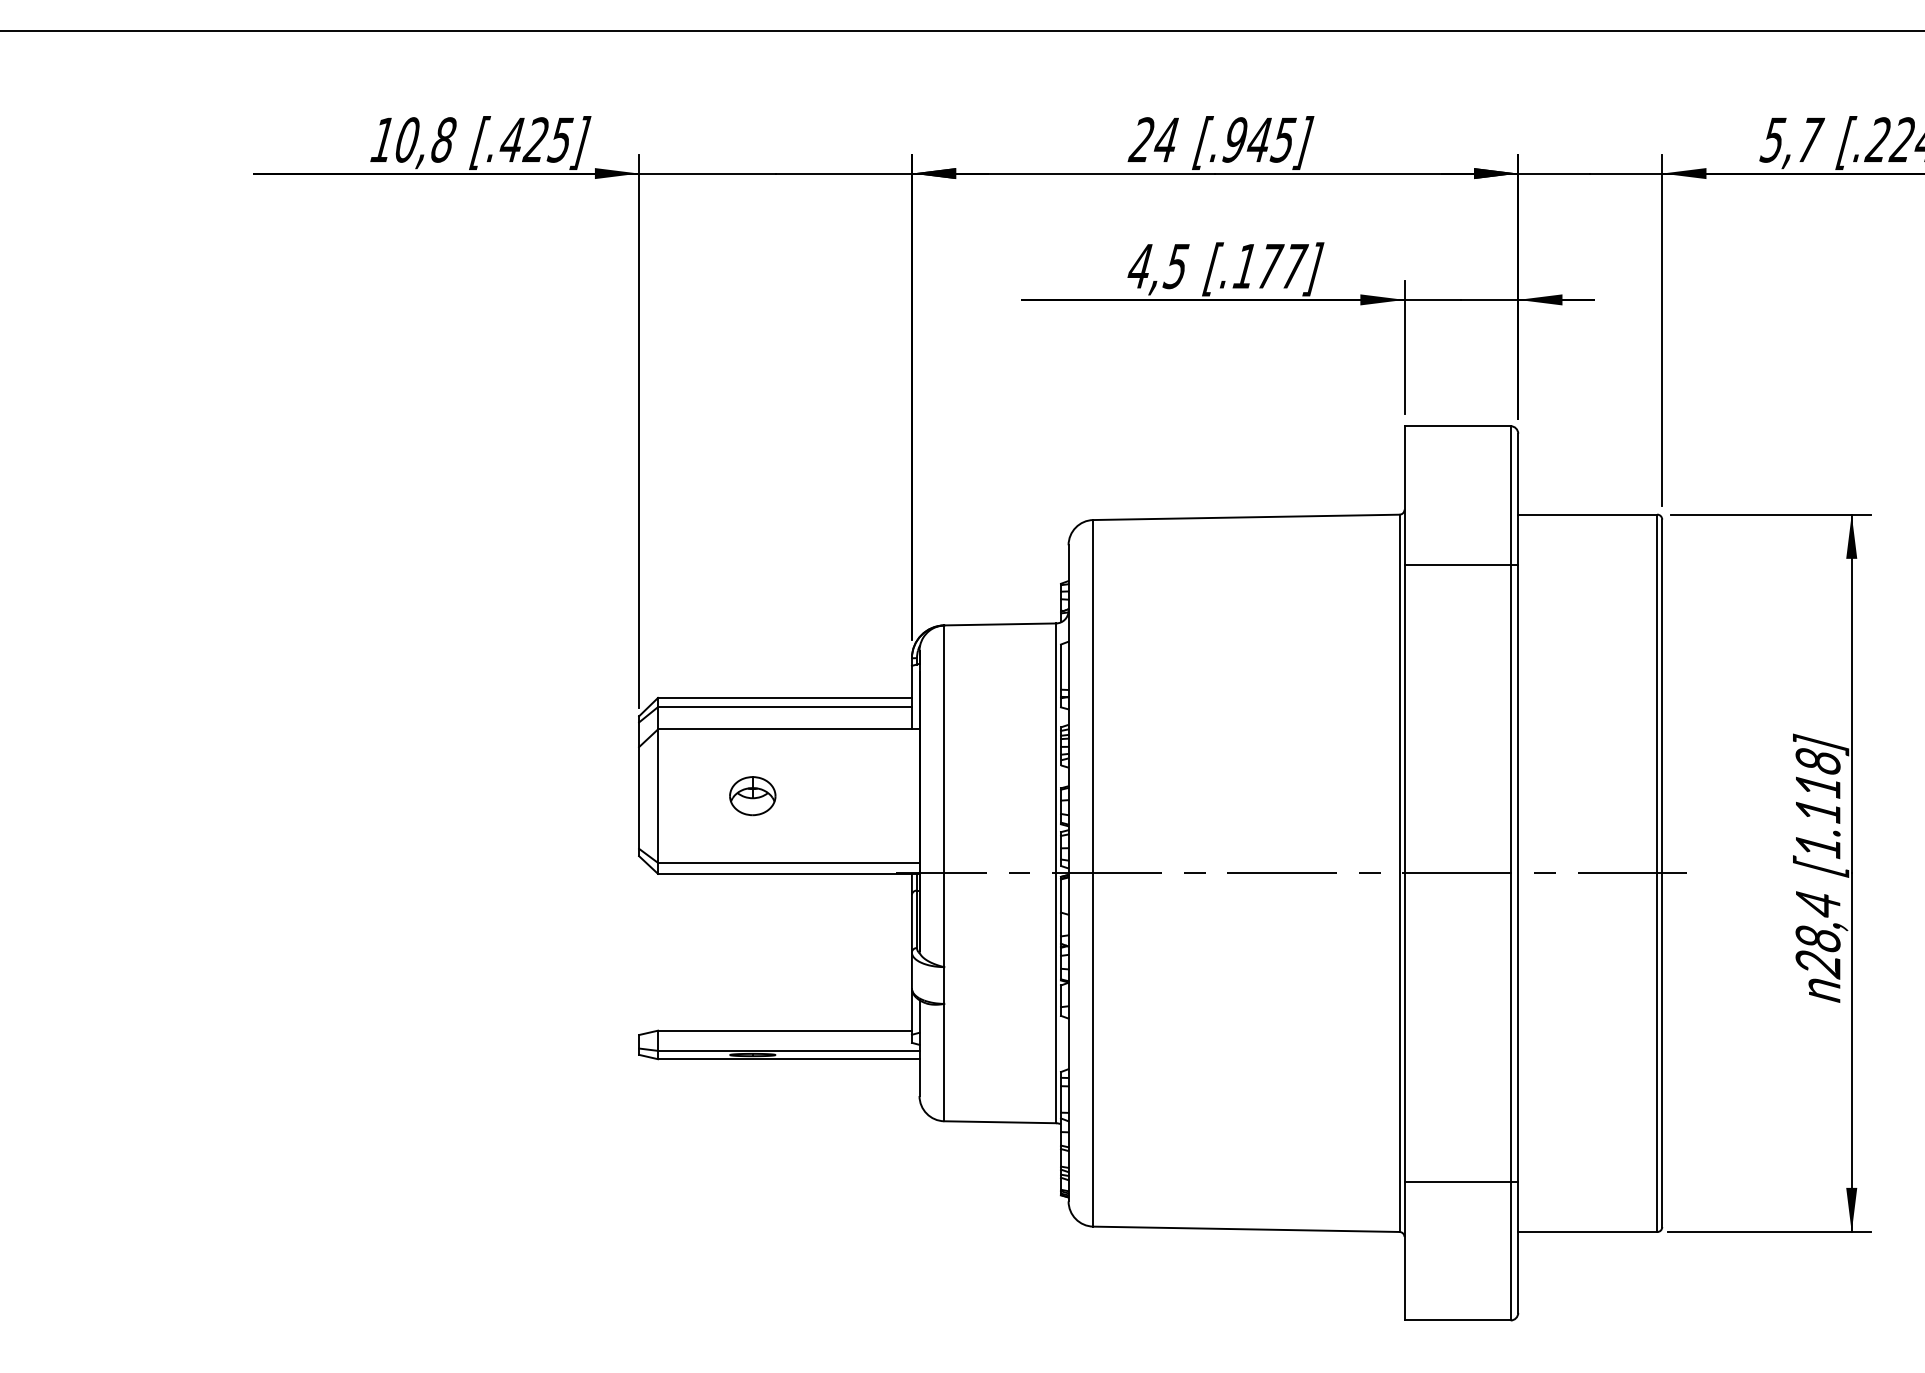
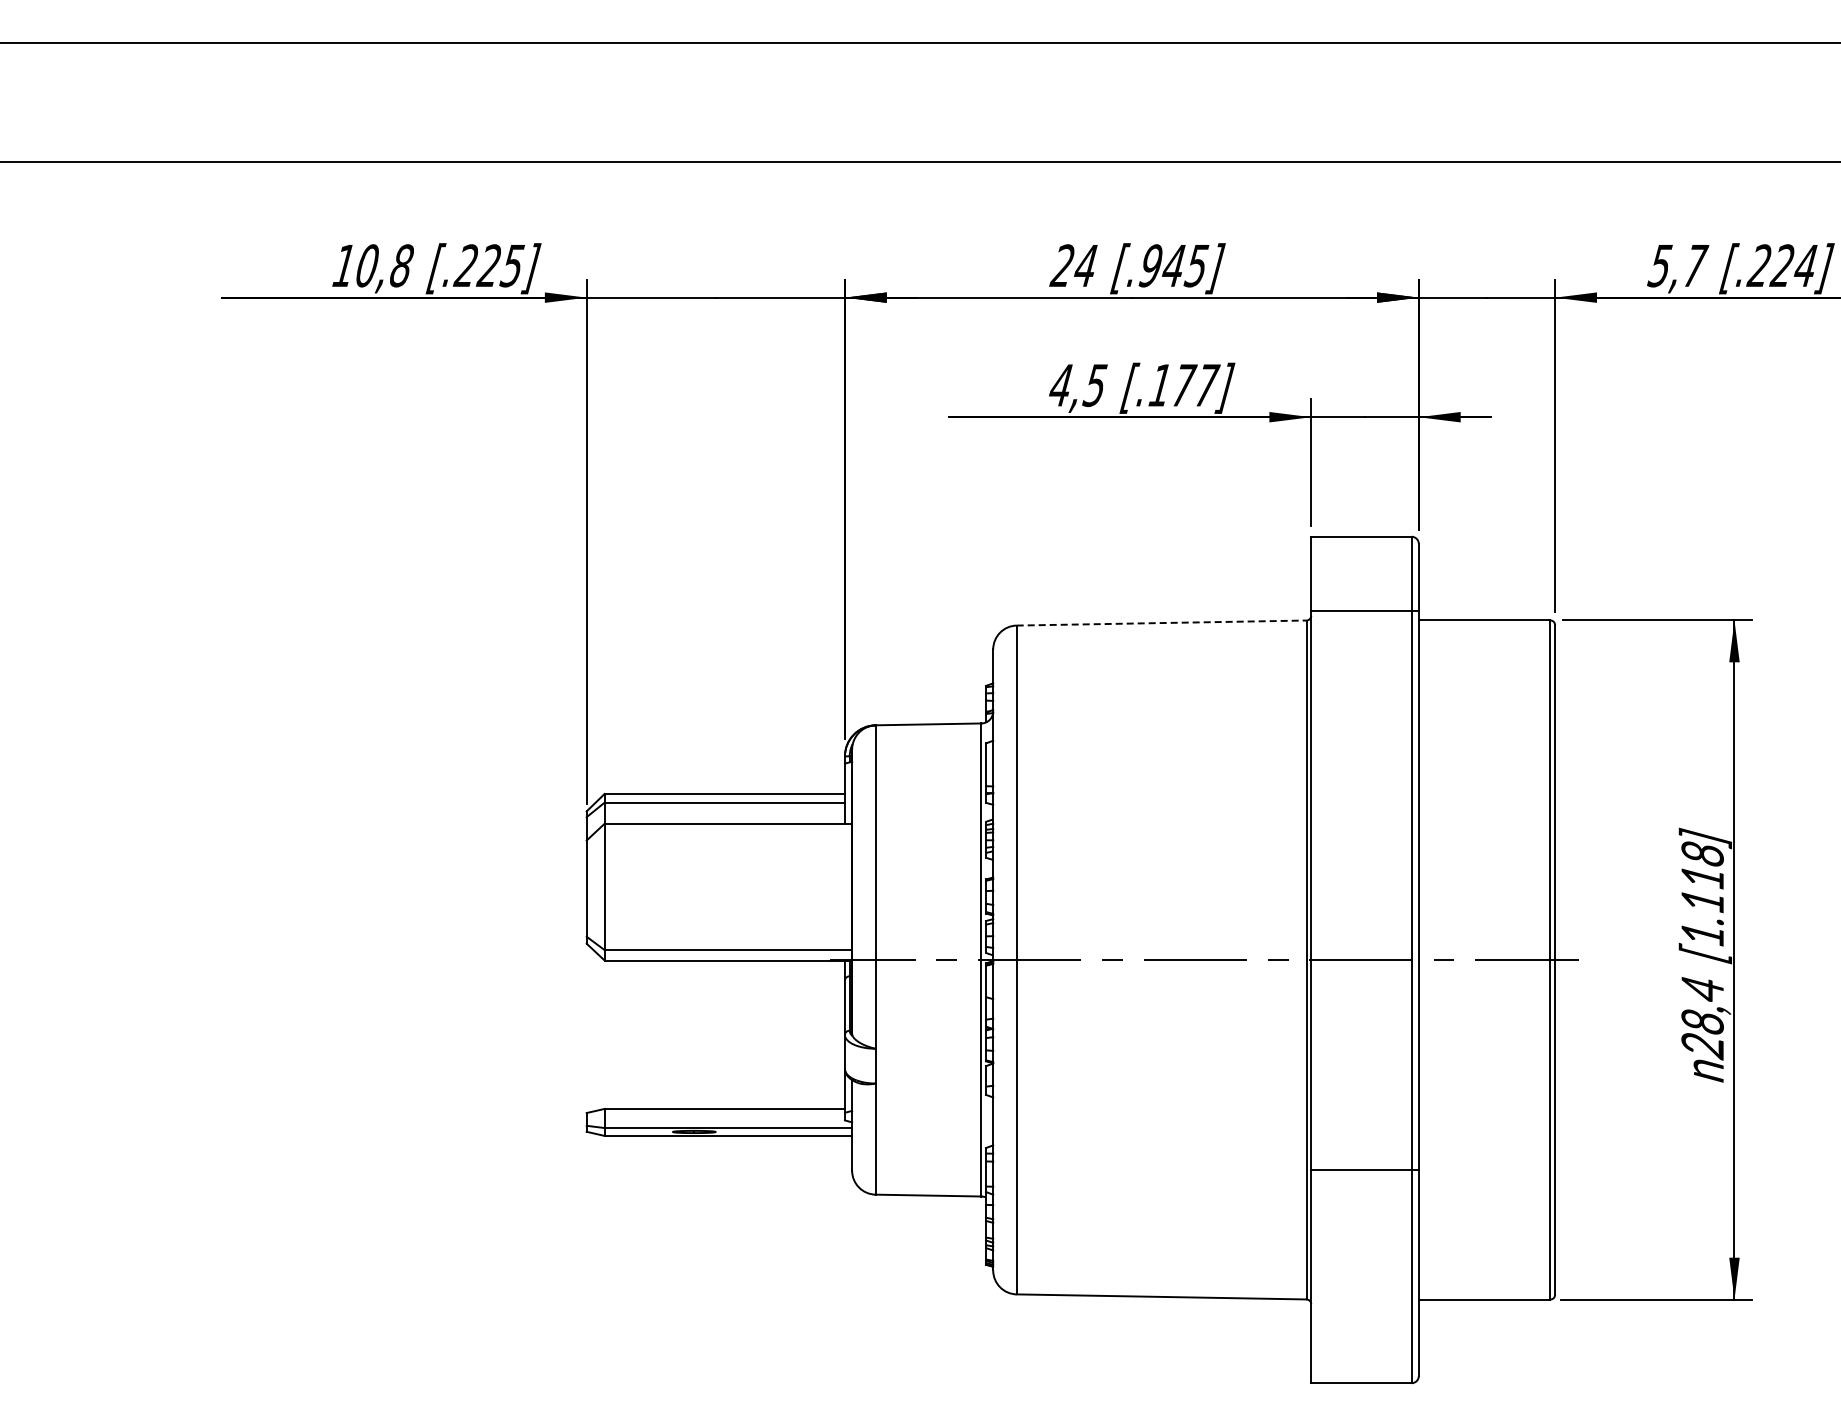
text: (511, 139) -> (465, 265), [.425] -> [.225]
line: (1246, 517) -> (1161, 623), solid -> dashed
line: (1460, 565) -> (1364, 611), moved
part: (751, 795) -> (693, 886), removed
line: (1460, 1181) -> (1364, 1169), moved

